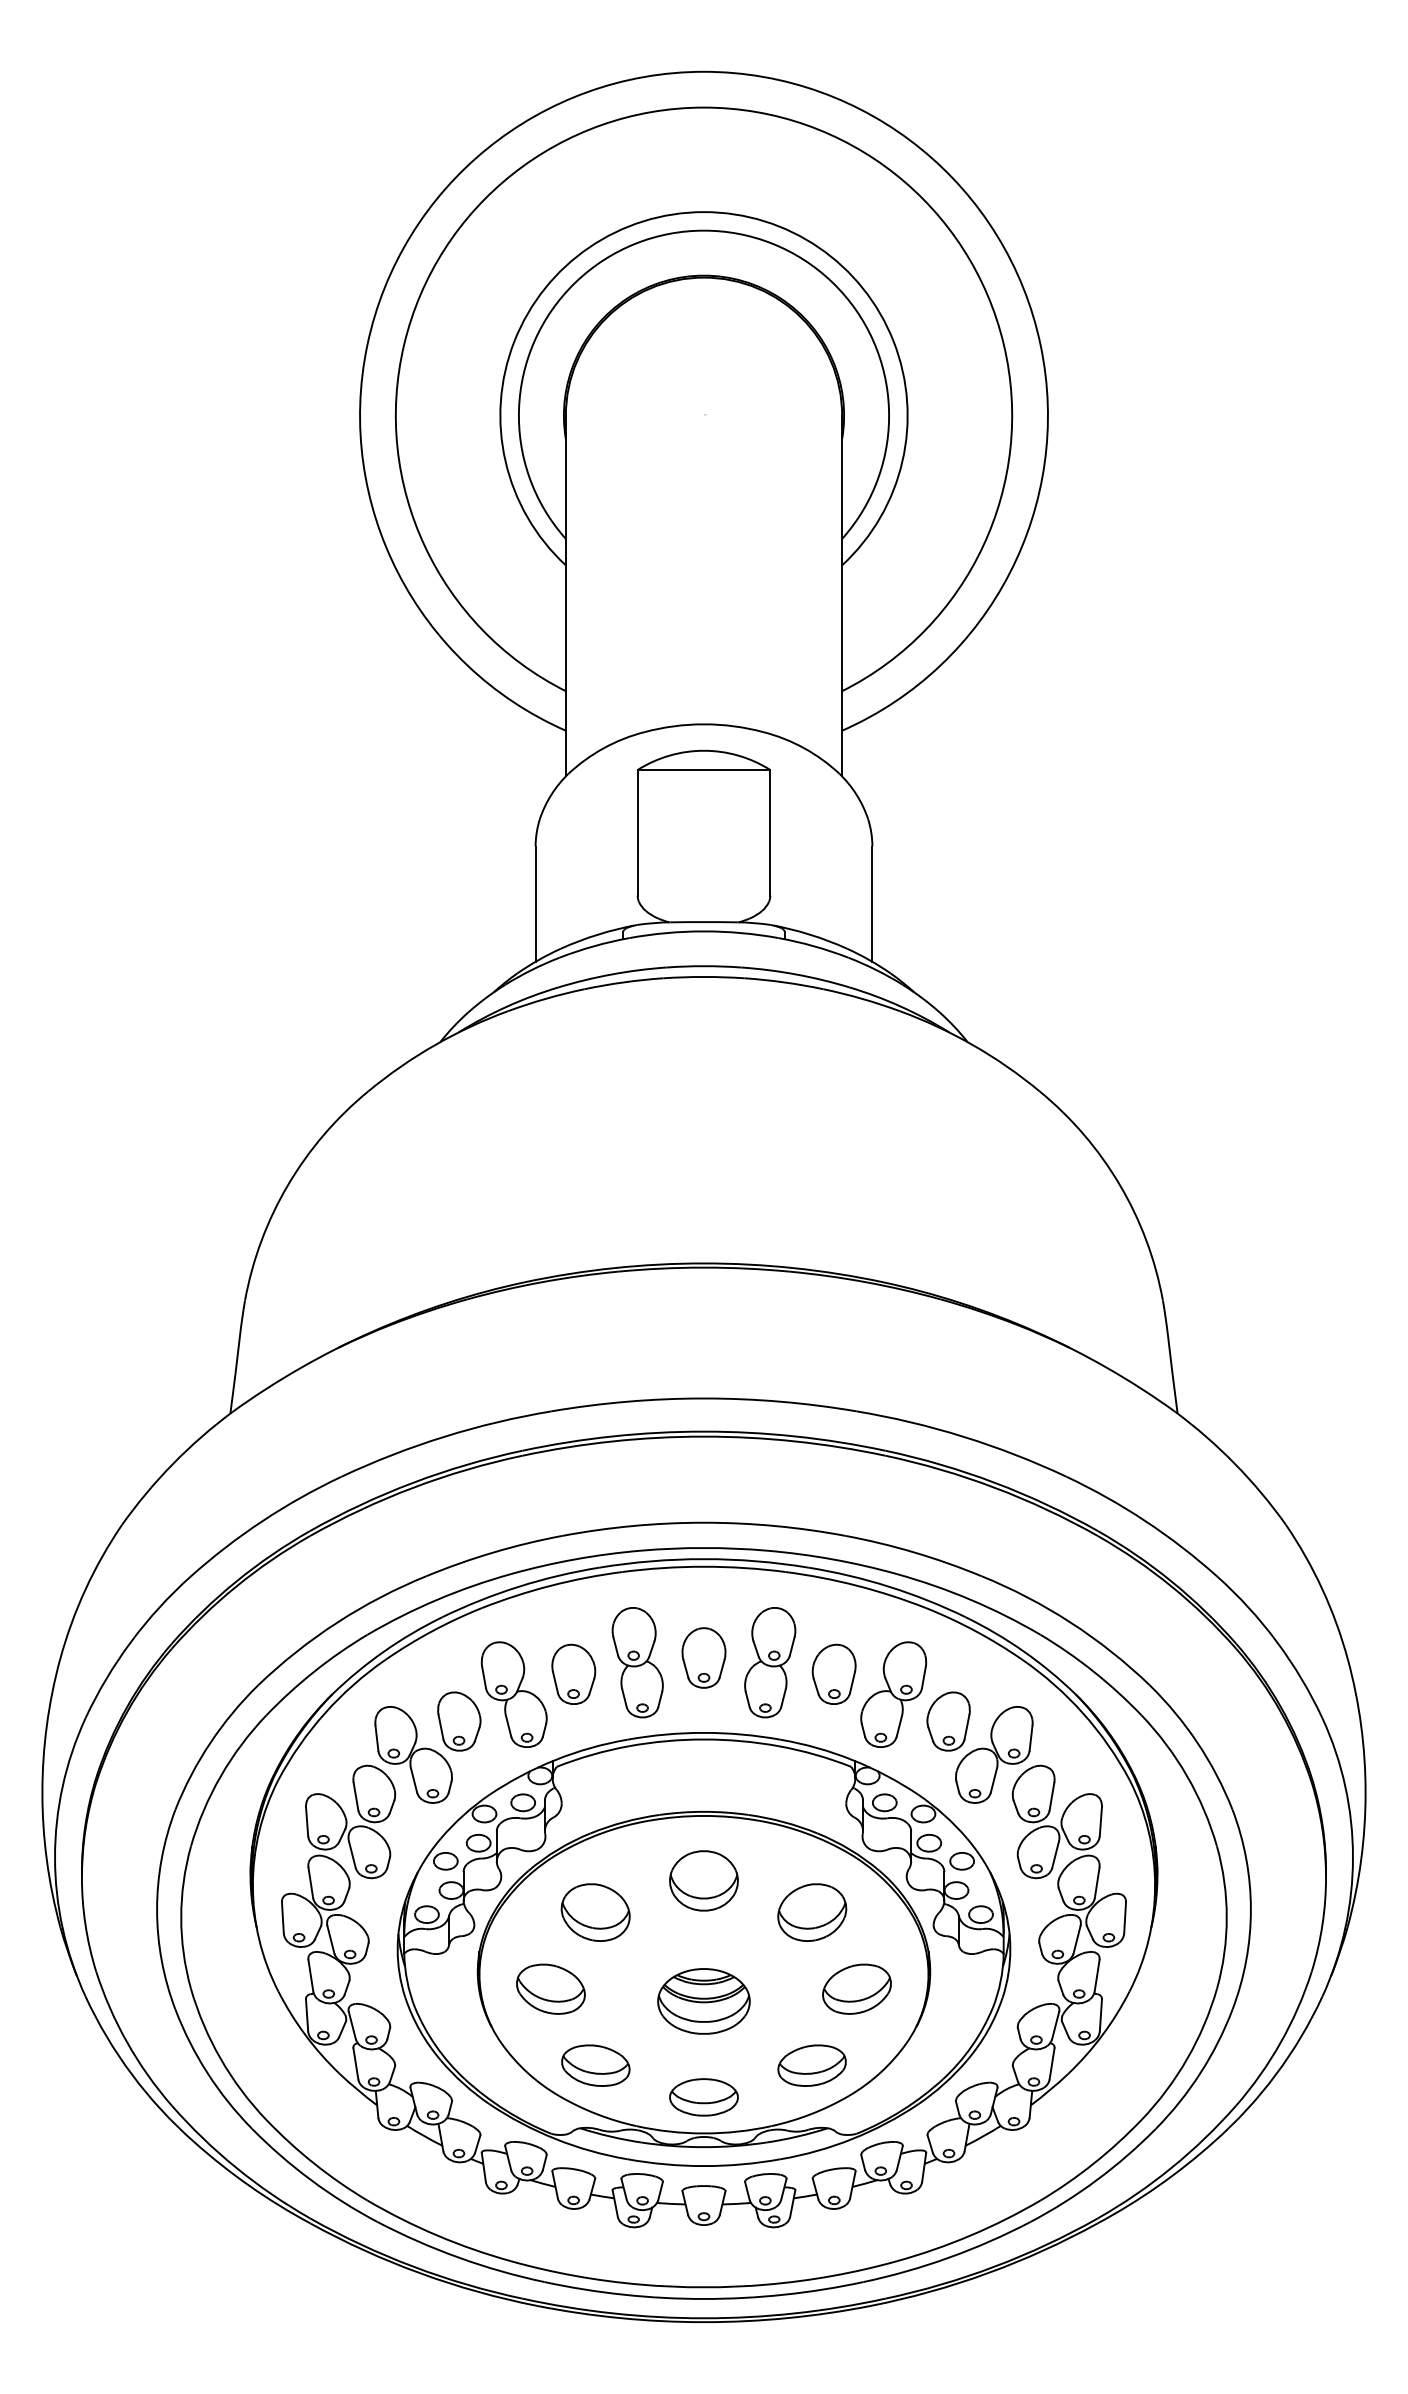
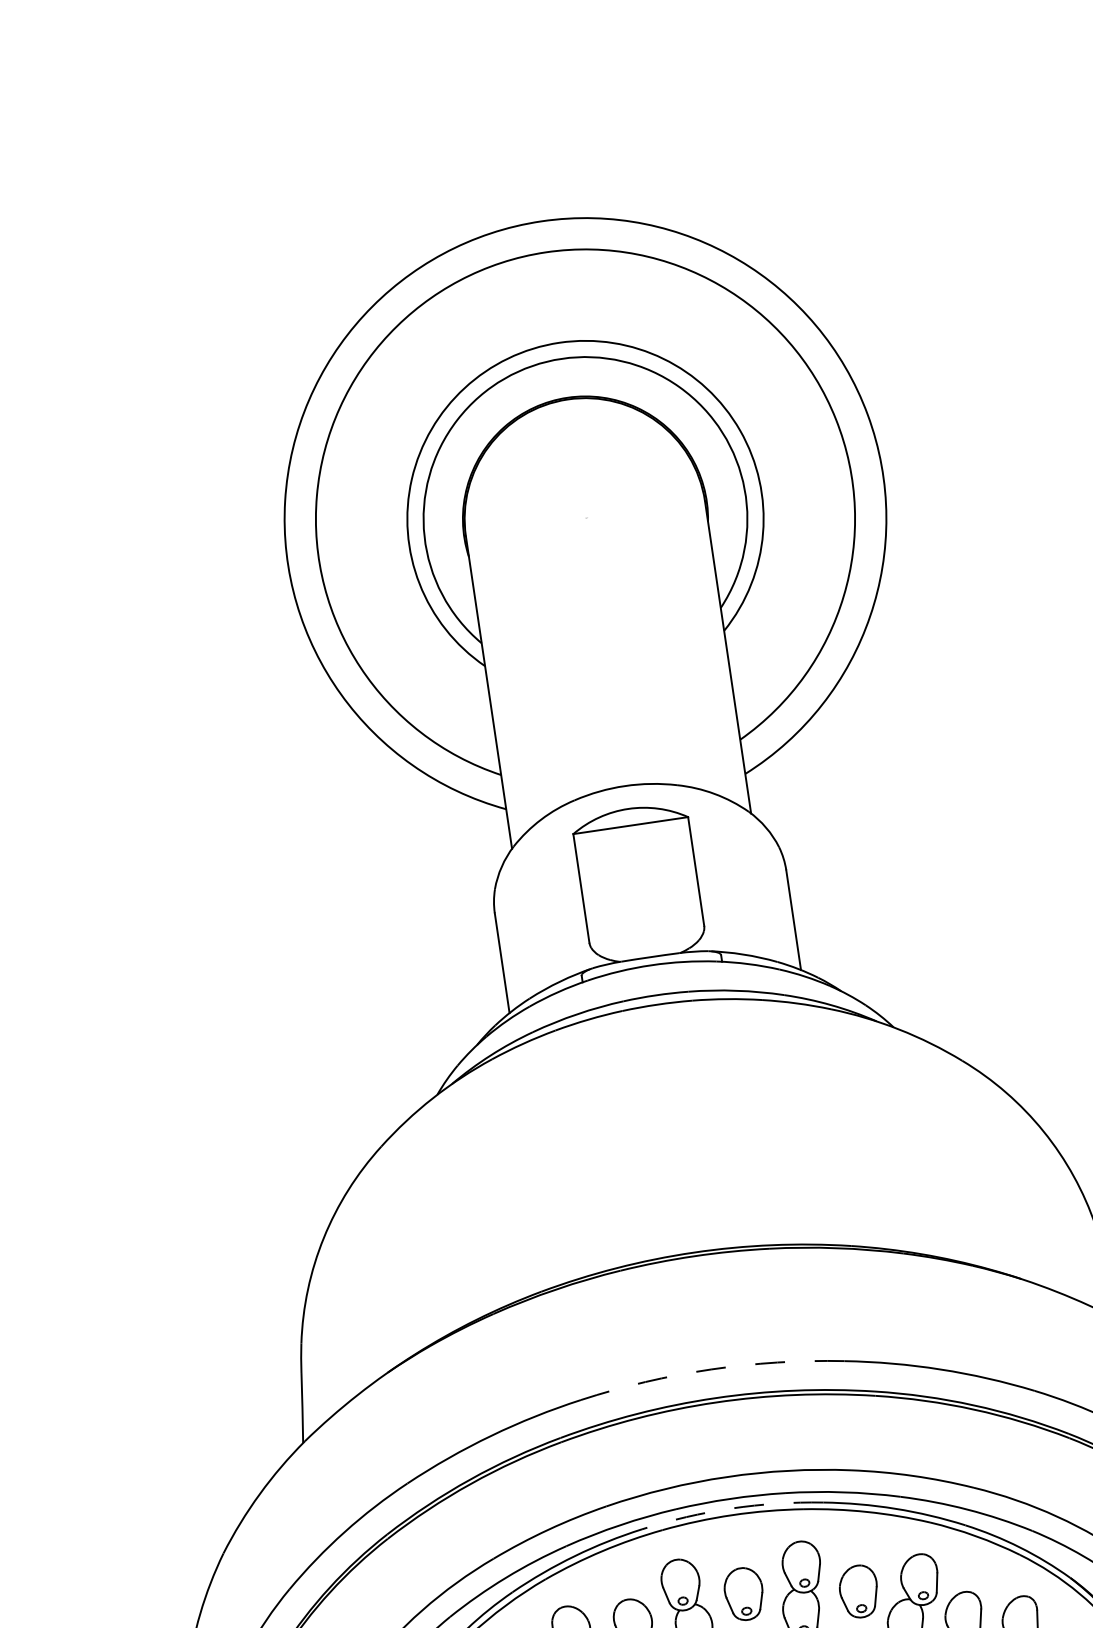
arc: (704, 1398) -> (711, 1369), solid -> dashed
arc: (704, 1559) -> (732, 1508), solid -> dashed

